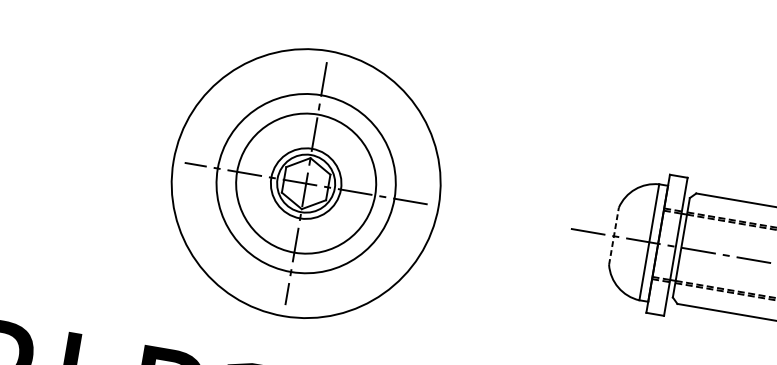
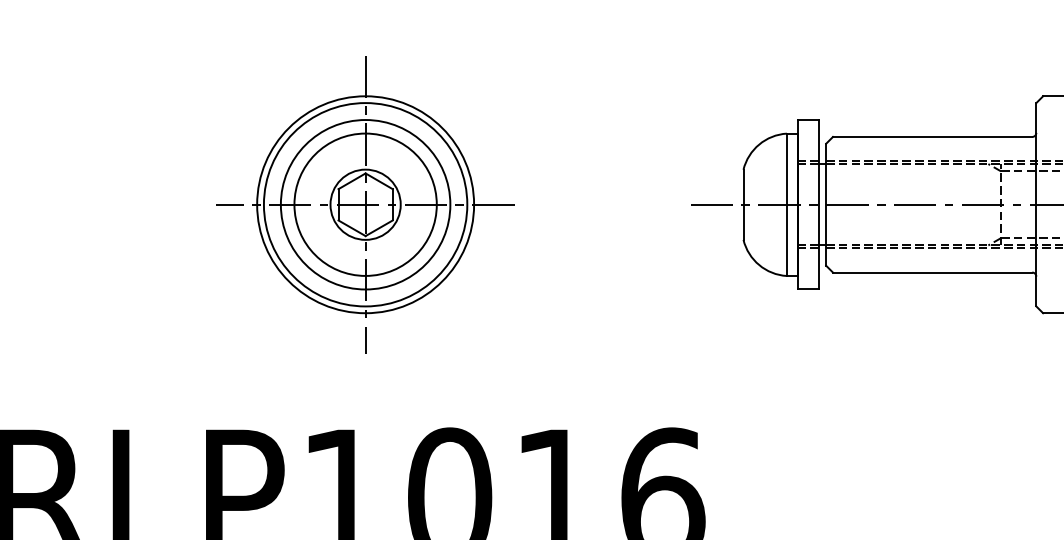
circle: (306, 183) -> (365, 204), size x0.62
circle: (306, 183) -> (365, 204), size x1.67
line: (614, 236) -> (743, 204), dashed -> solid

